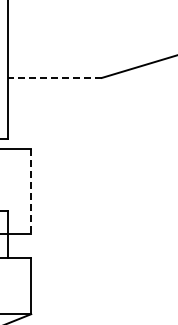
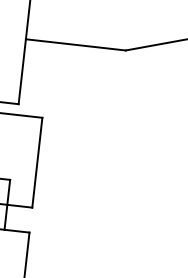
line: (54, 77) -> (75, 44), dashed -> solid
line: (31, 192) -> (37, 163), dashed -> solid

